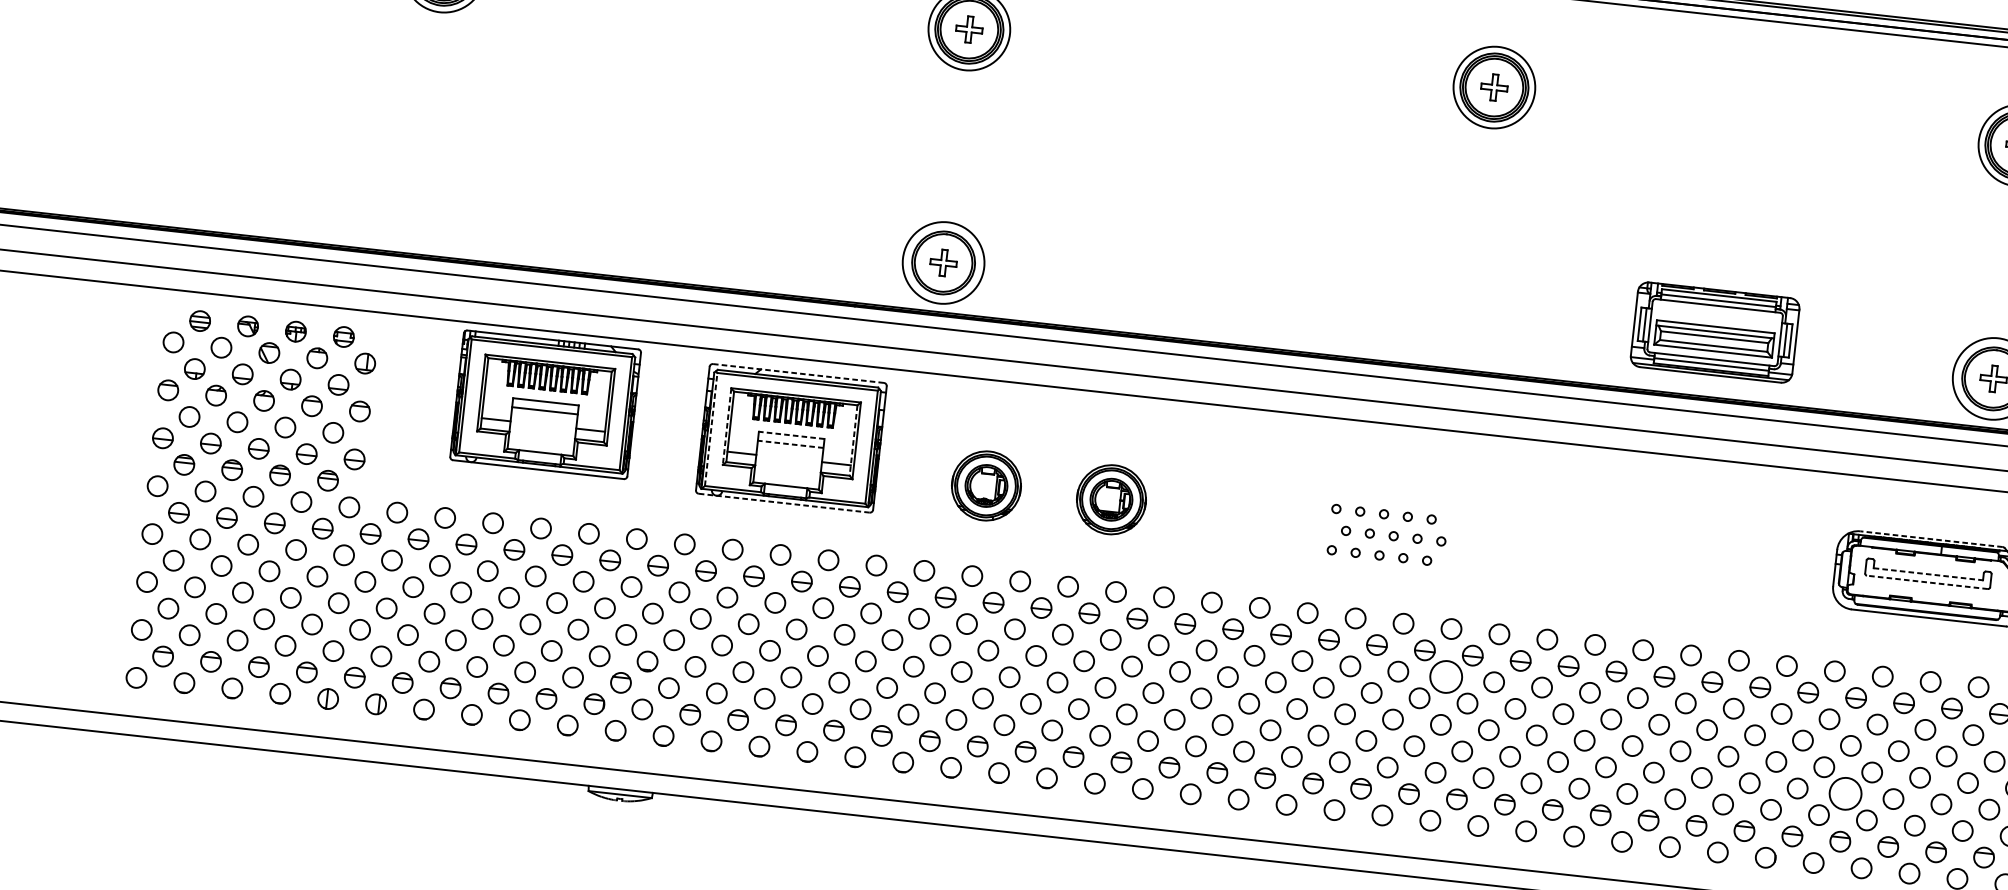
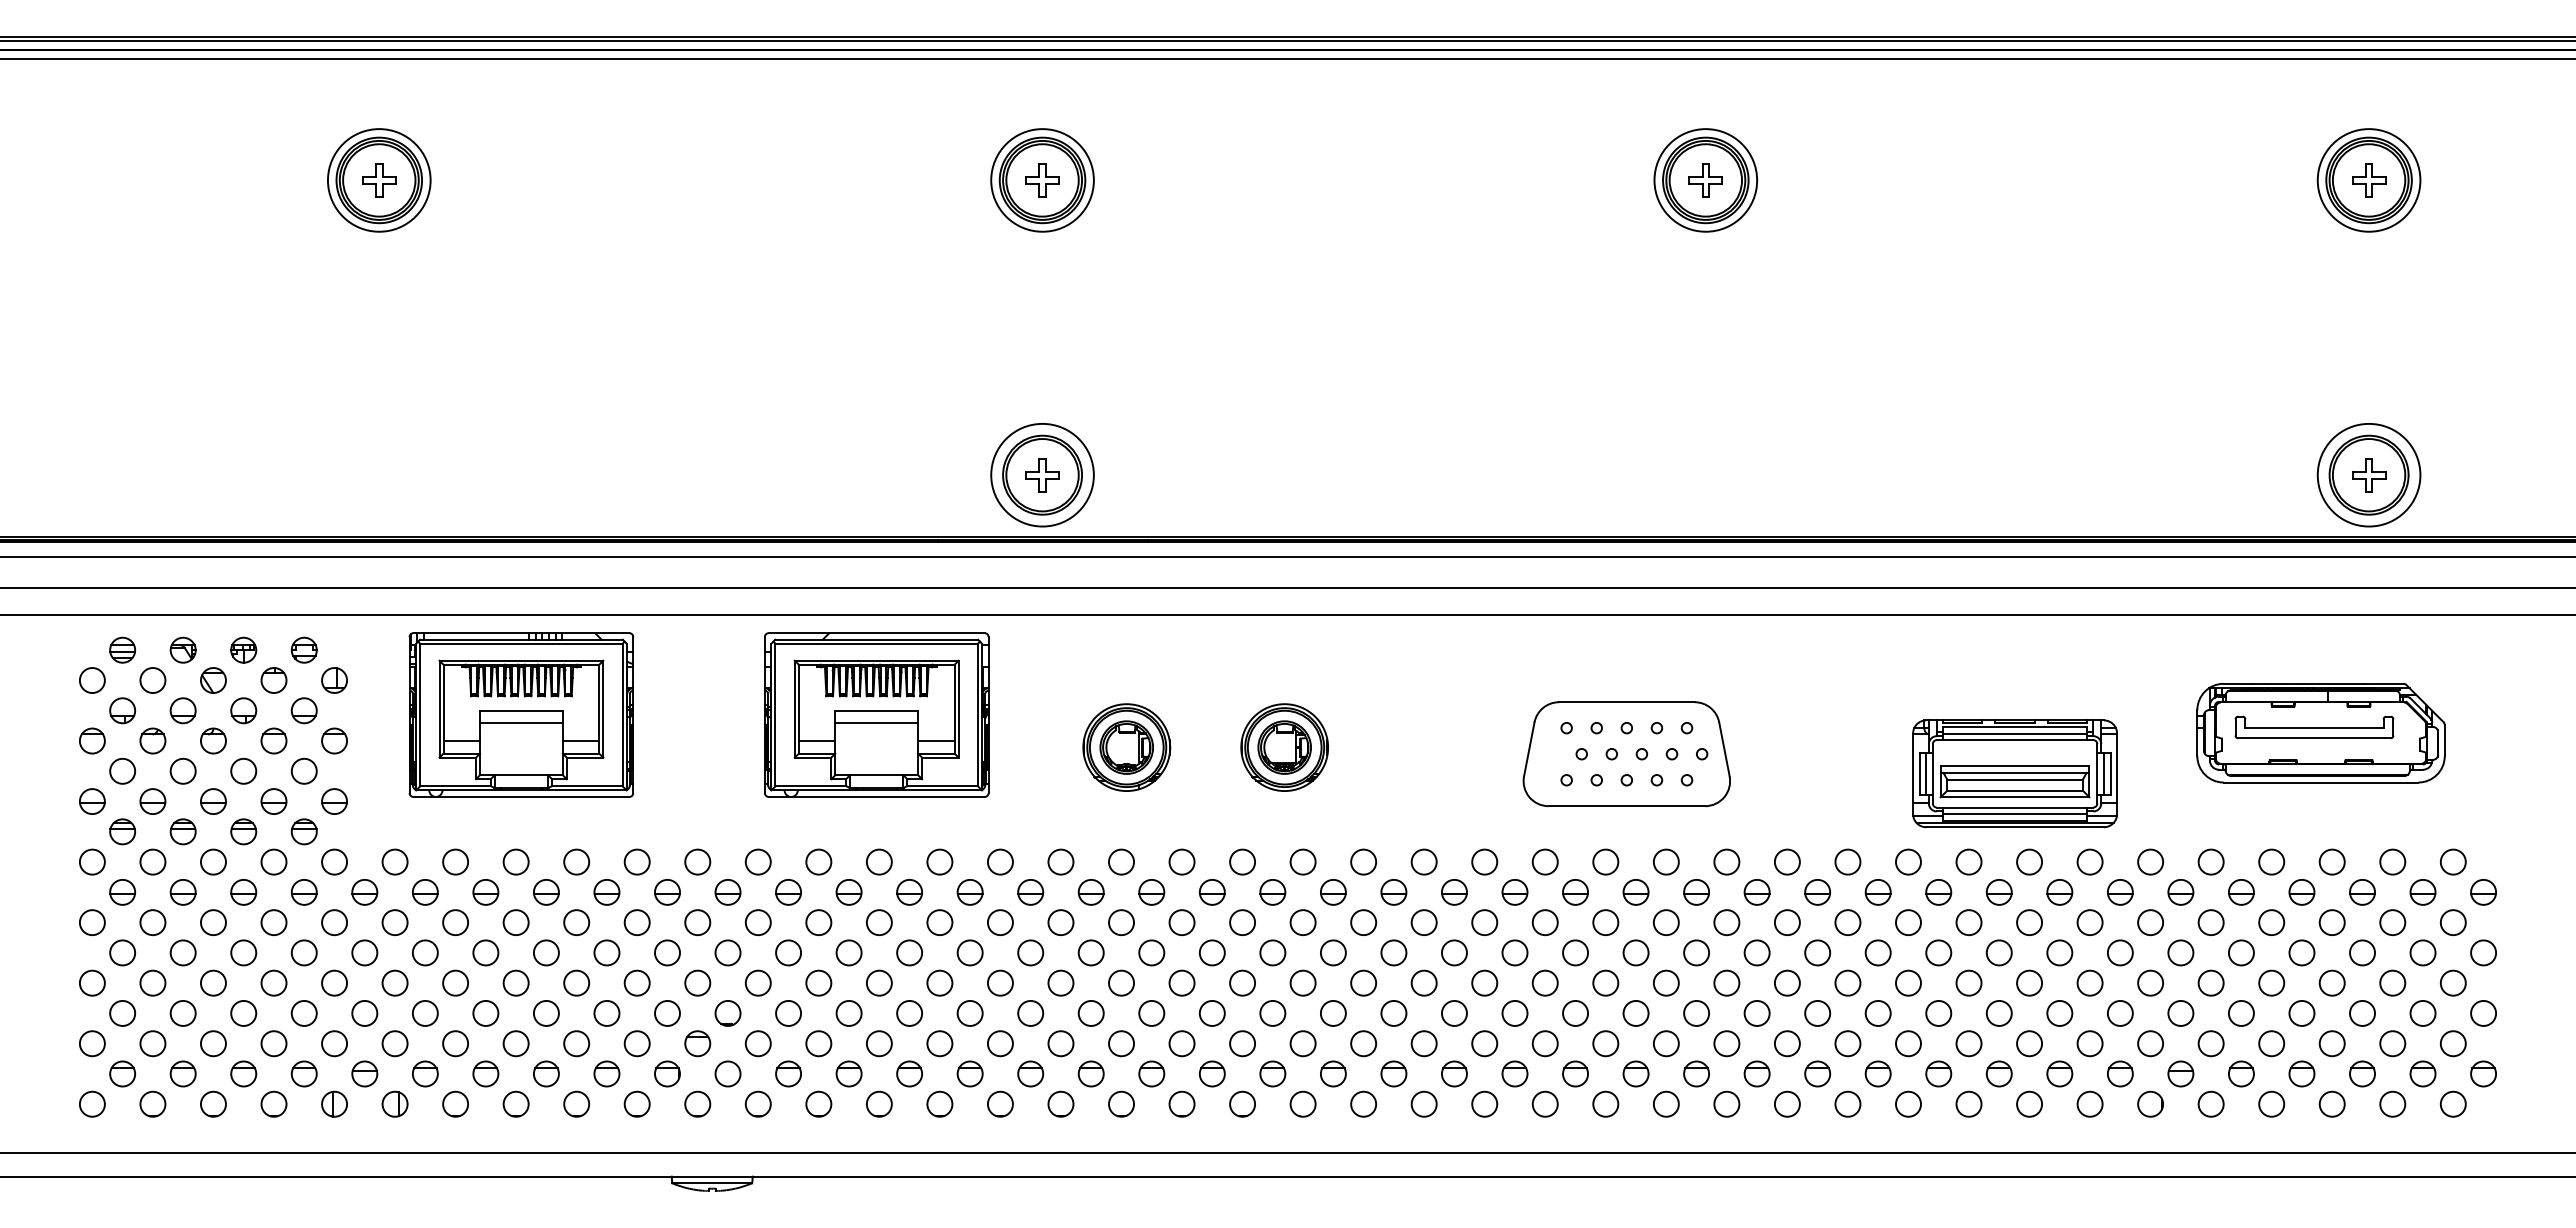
part: (1714, 332) -> (2014, 773), moved
line: (798, 373) -> (876, 633), dashed -> solid
part: (545, 404) -> (521, 714), moved
line: (726, 426) -> (794, 709), dashed -> solid
line: (711, 429) -> (775, 714), dashed -> solid
line: (791, 435) -> (876, 711), dashed -> solid
line: (853, 440) -> (954, 709), dashed -> solid
line: (790, 444) -> (876, 722), dashed -> solid
line: (784, 502) -> (876, 796), dashed -> solid
part: (1381, 534) -> (1626, 753), added
line: (1931, 538) -> (2313, 683), dashed -> solid
line: (1928, 574) -> (2314, 728), dashed -> solid
line: (1926, 582) -> (2313, 738), dashed -> solid
circle: (1445, 676) -> (1726, 922), size x0.62
circle: (1844, 792) -> (2240, 1012), size x0.62

